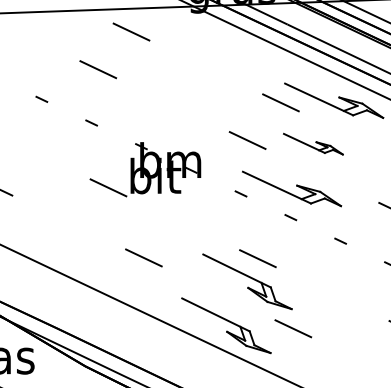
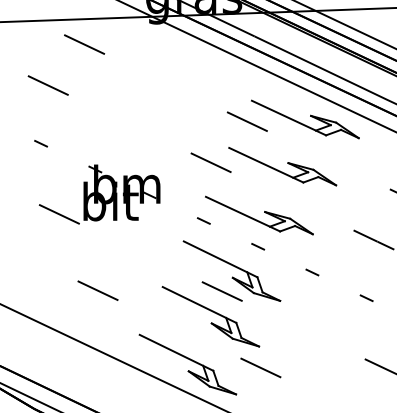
part: (313, 144) -> (282, 167), size x1.67
part: (266, 239) -> (231, 270), added

